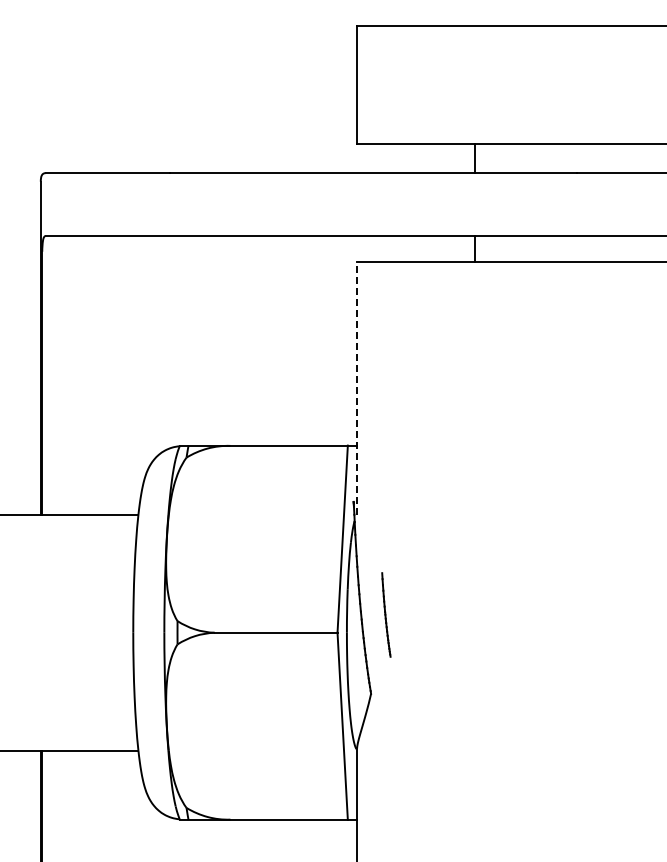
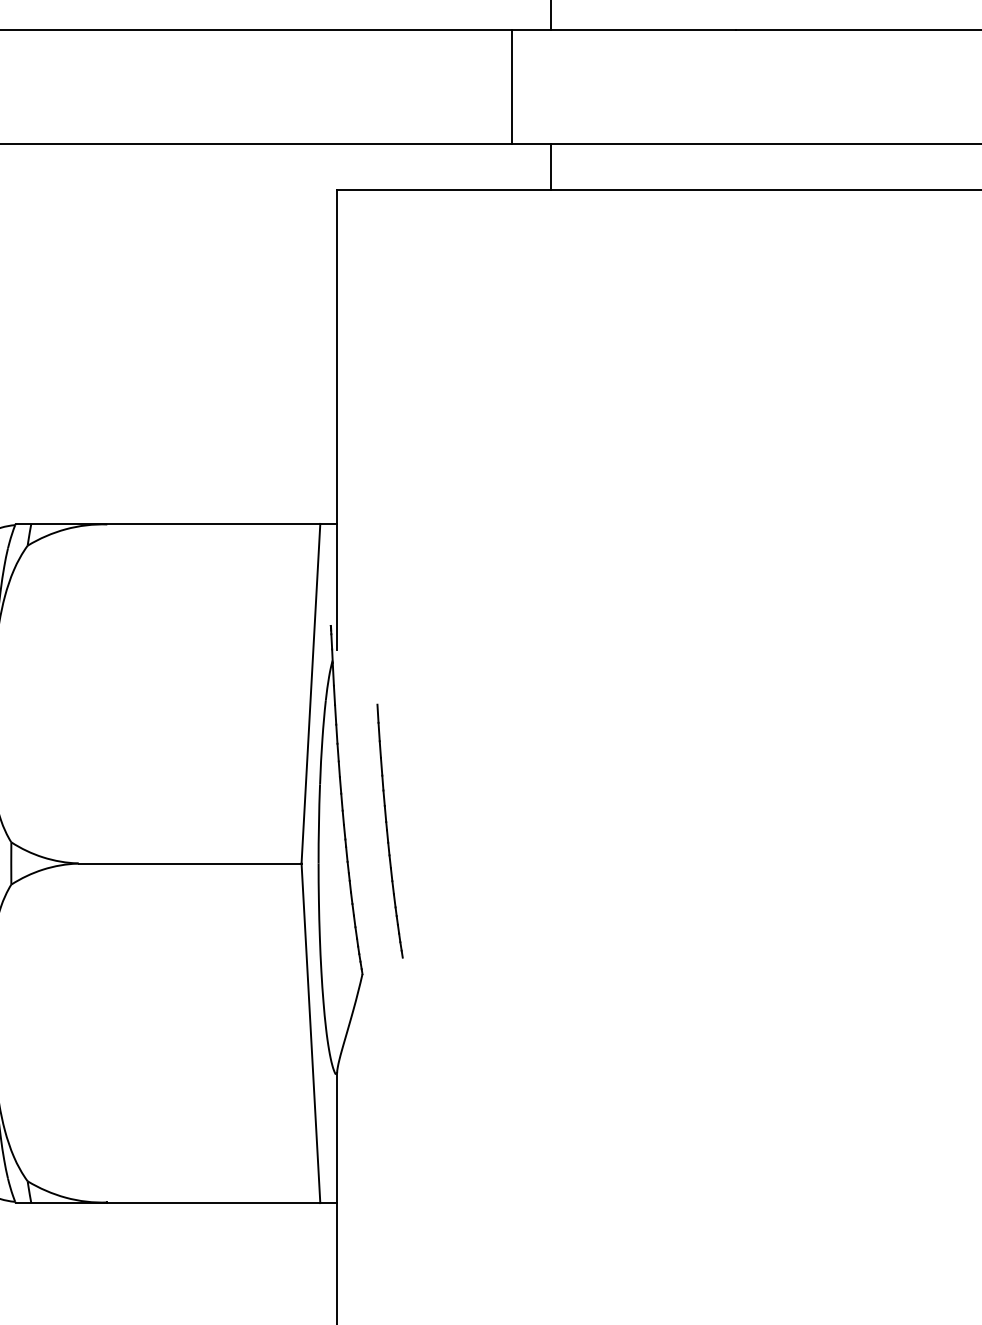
line: (453, 204) -> (511, 86), added
line: (357, 388) -> (337, 420), dashed -> solid
part: (386, 614) -> (390, 830), size x1.67

